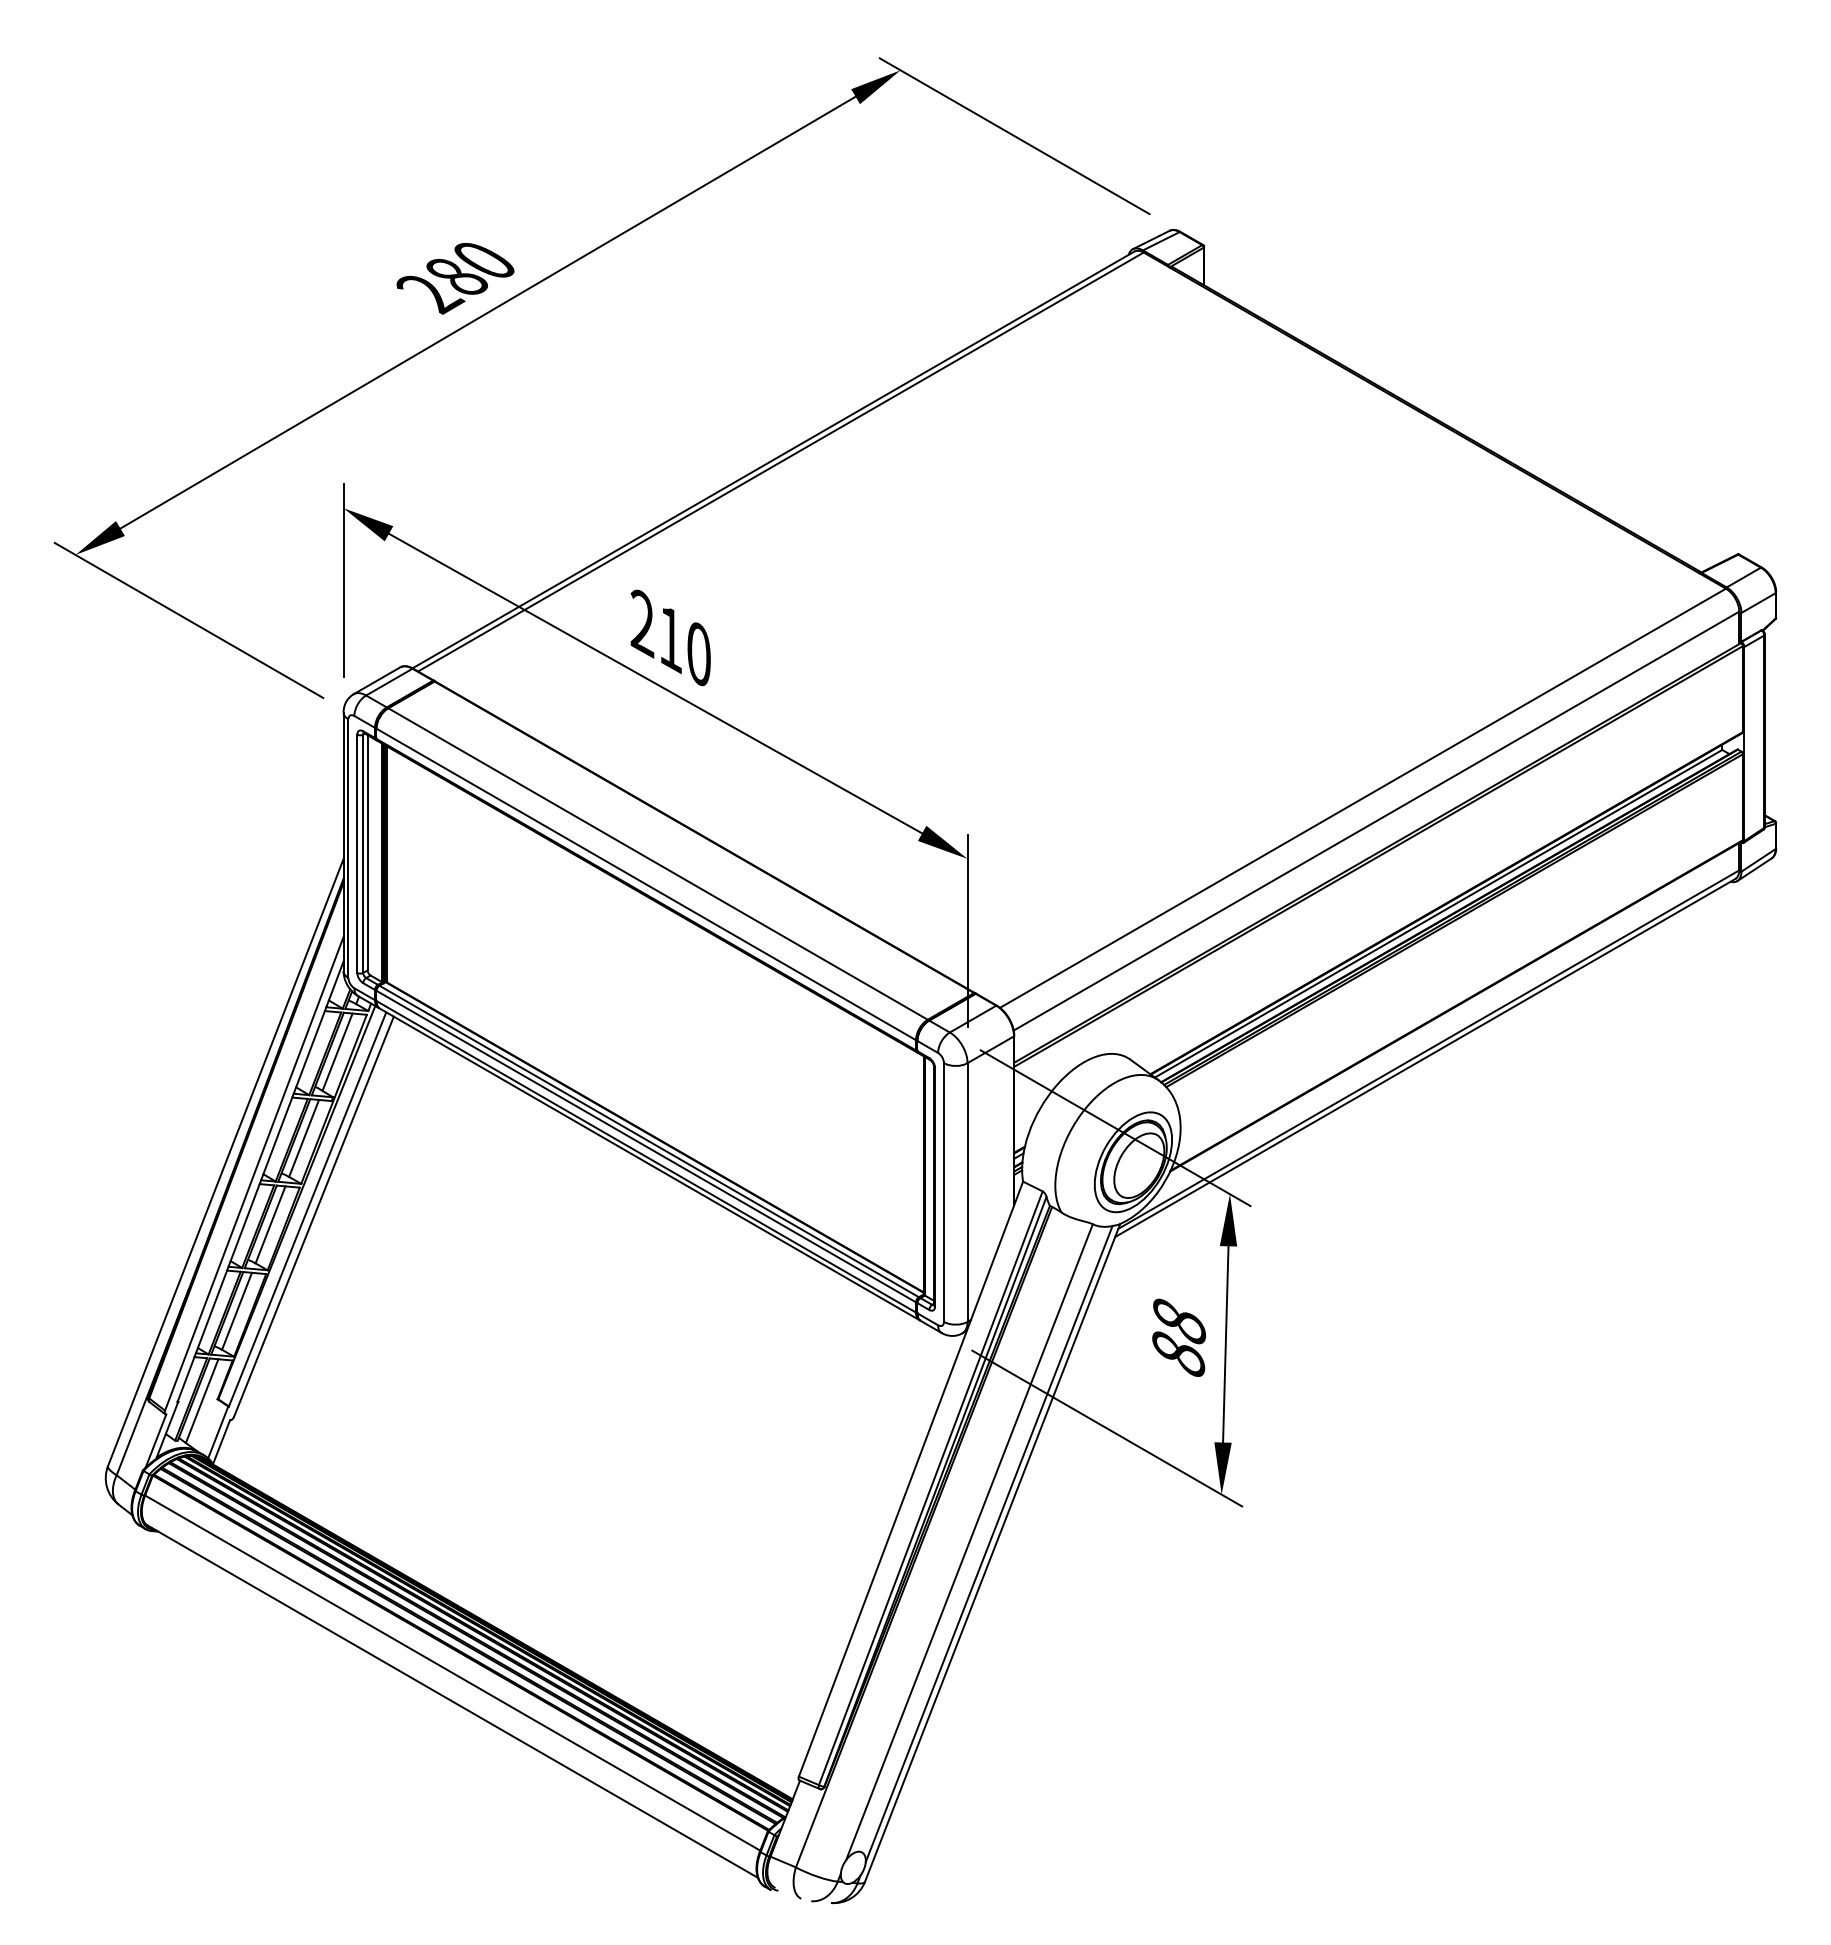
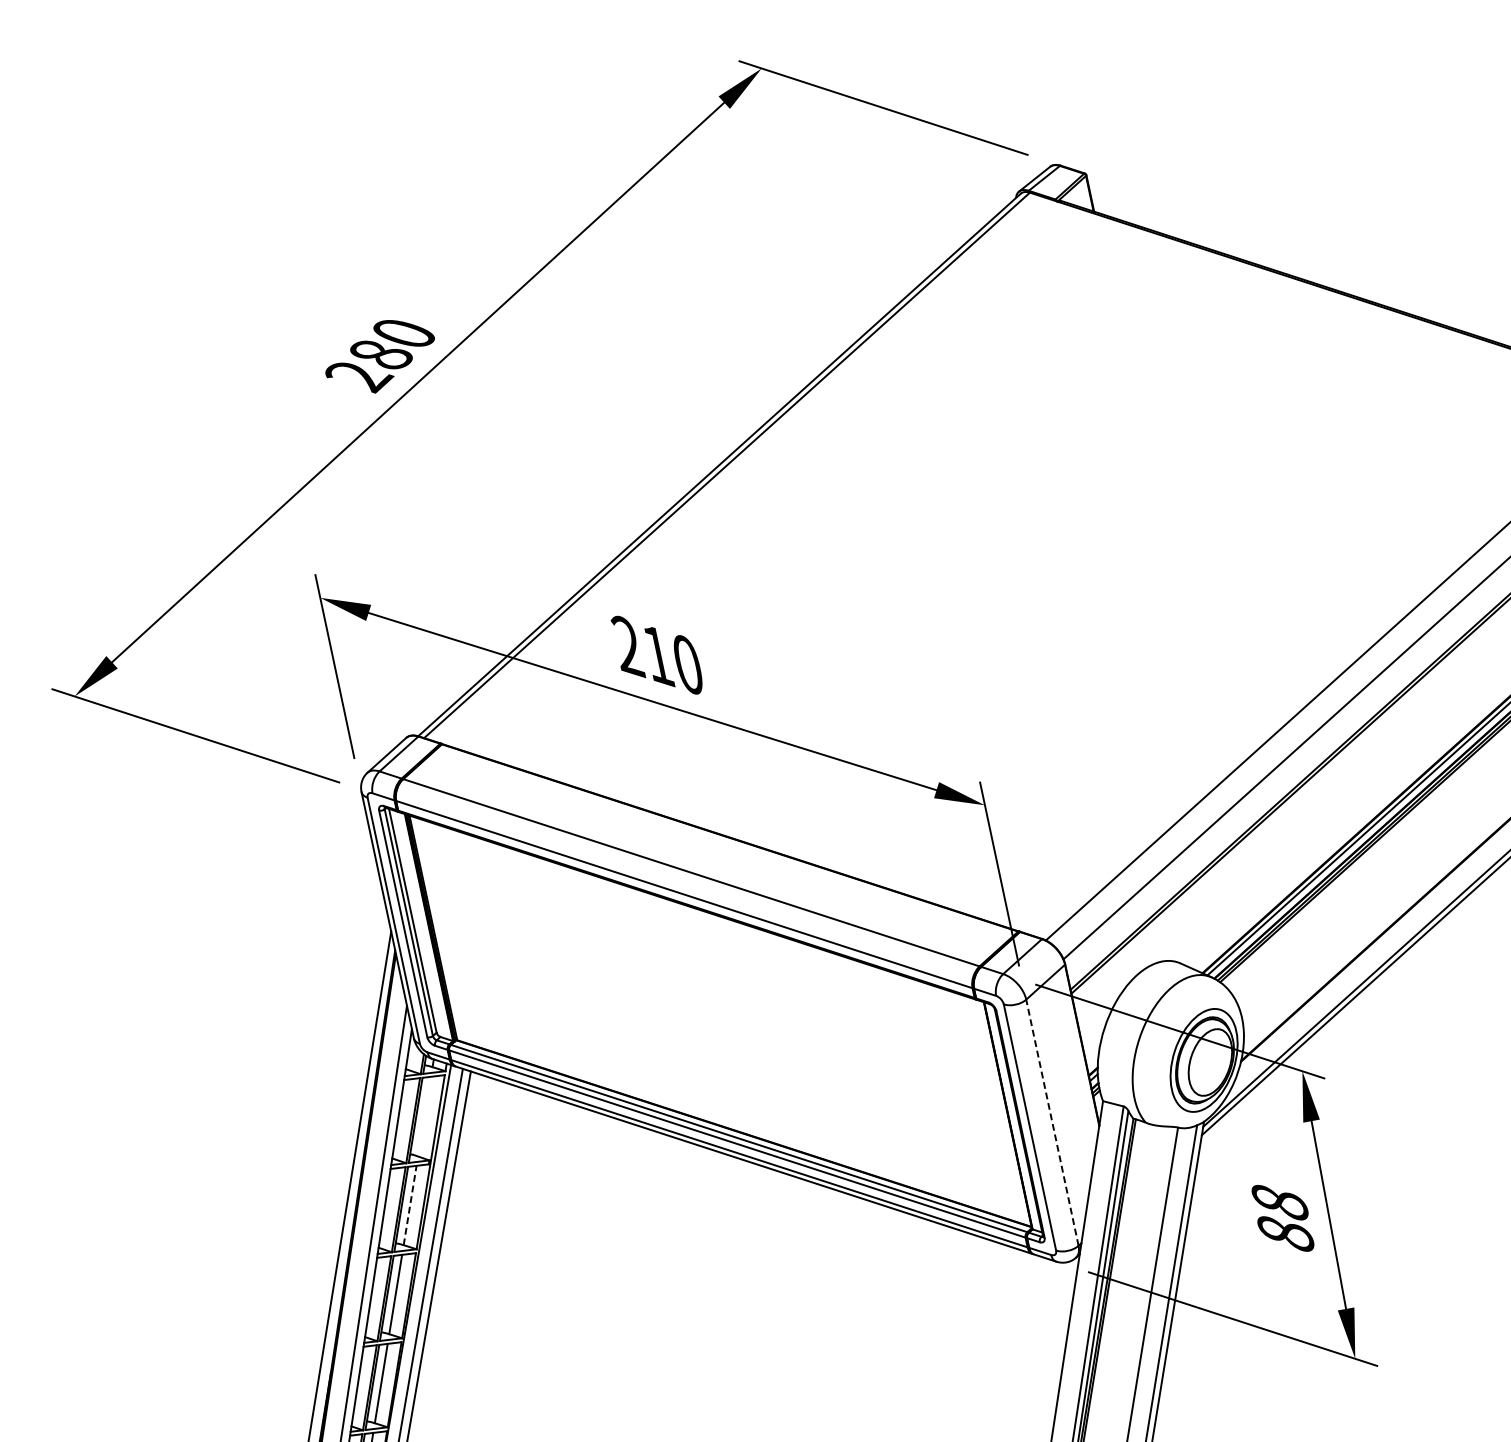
line: (337, 1051) -> (424, 1115), removed
line: (304, 1138) -> (410, 1205), solid -> dashed
line: (967, 1192) -> (1052, 1122), solid -> dashed

